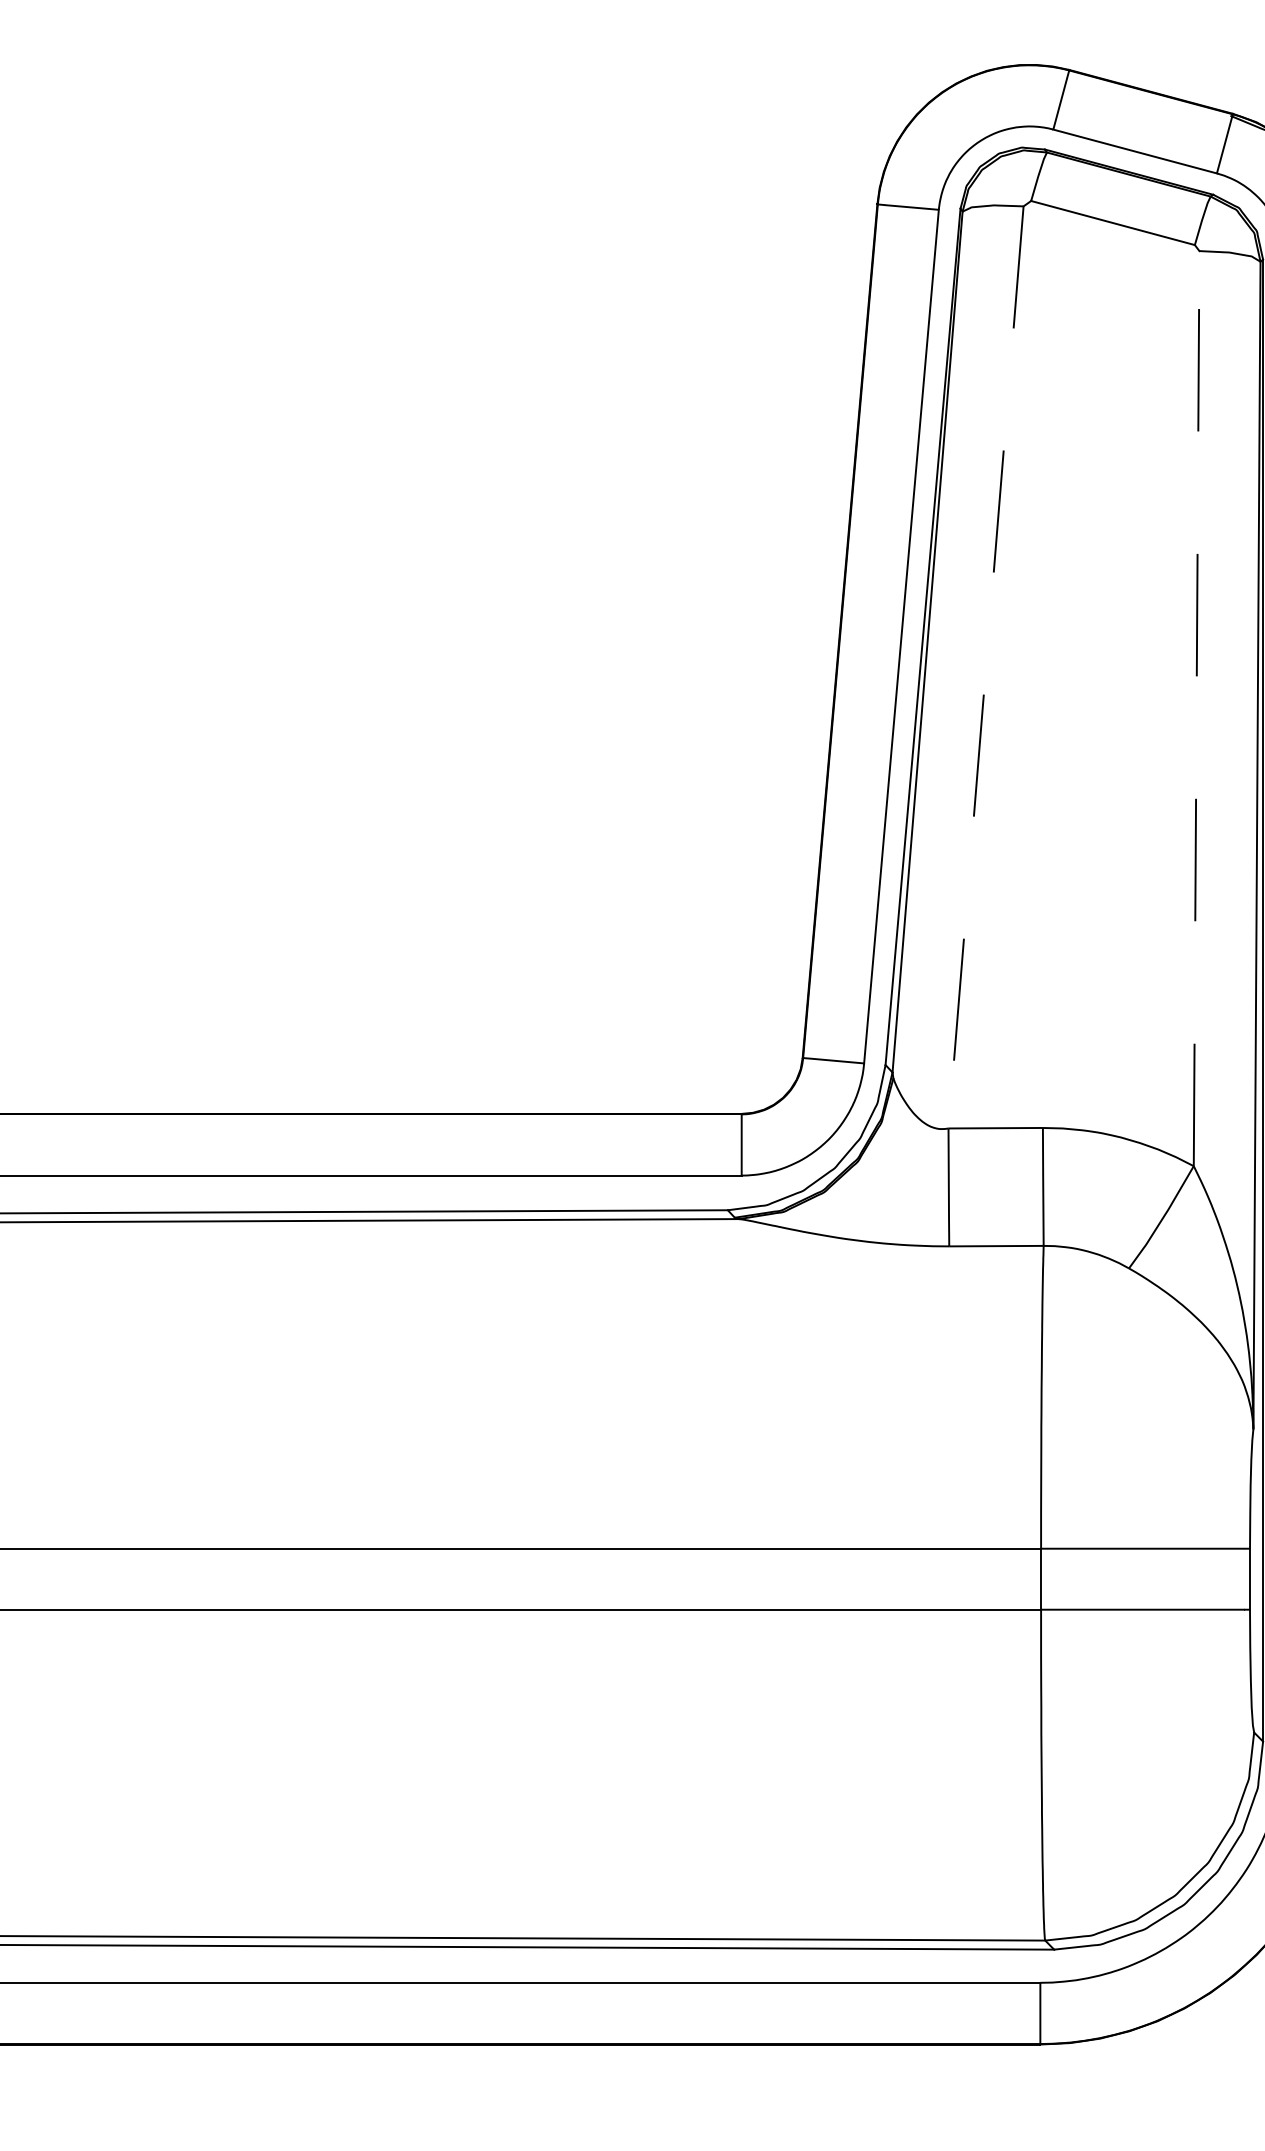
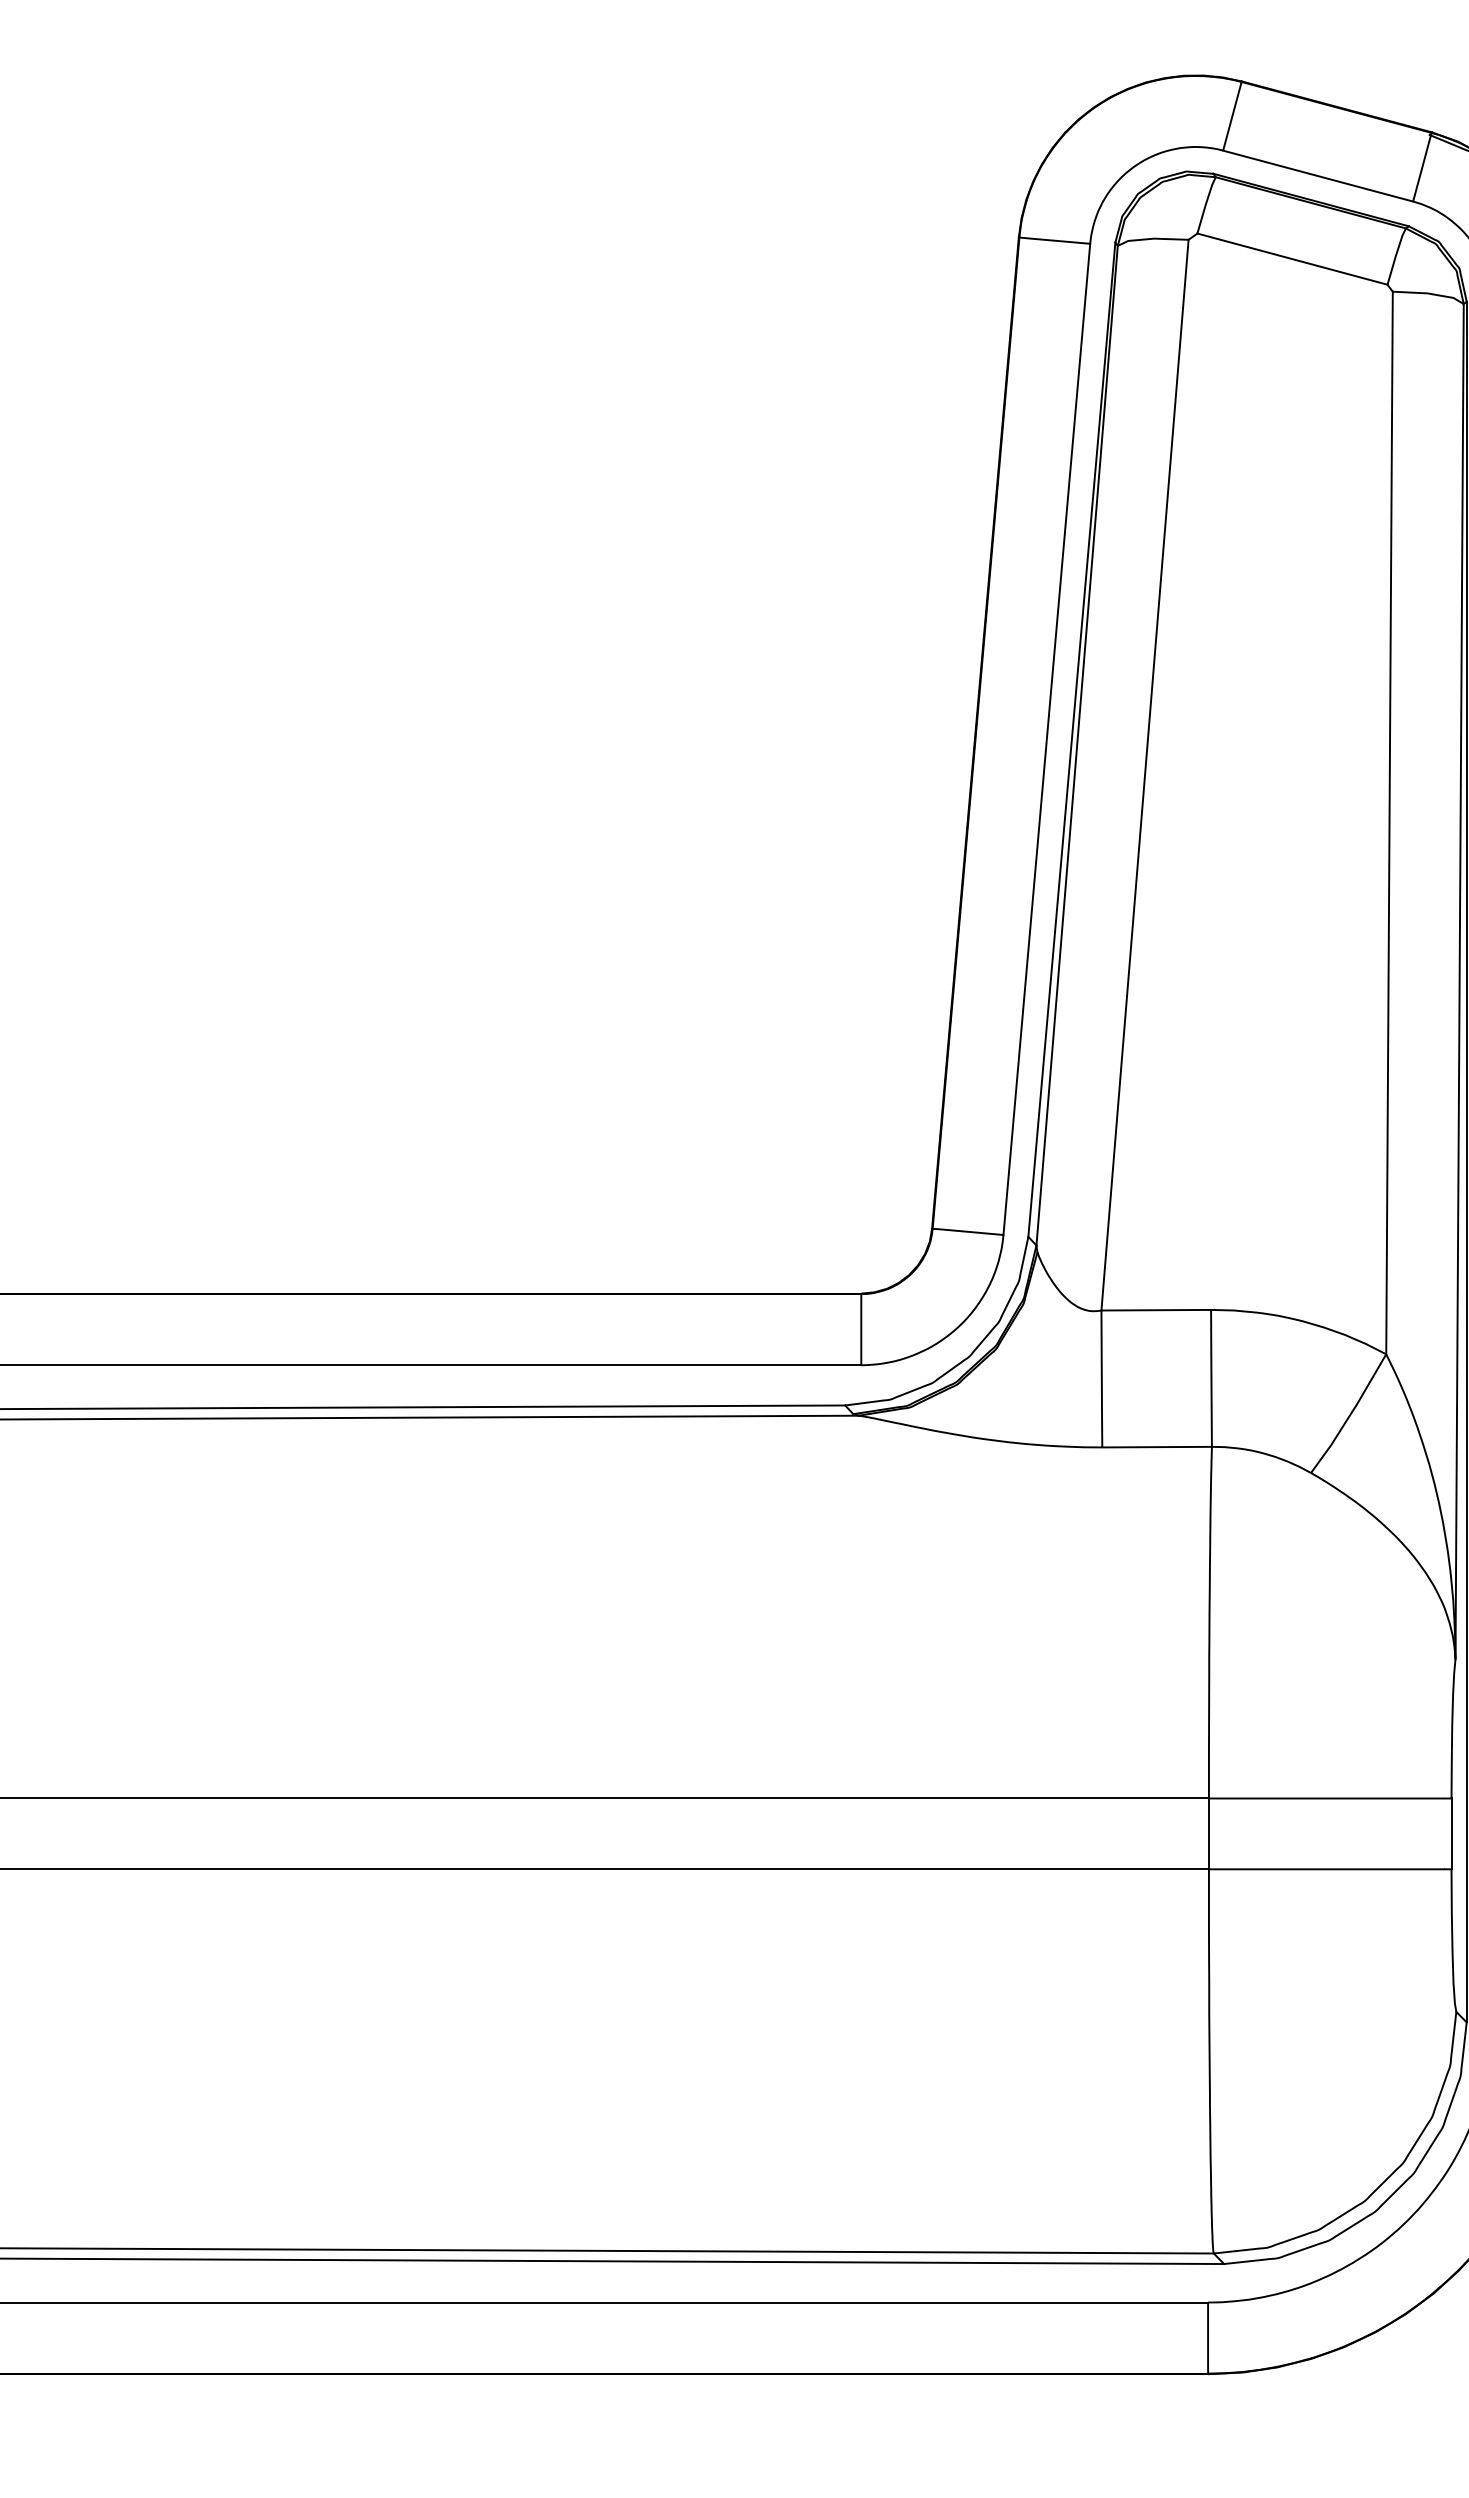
line: (985, 667) -> (1144, 775), dashed -> solid
line: (1196, 708) -> (1389, 822), dashed -> solid

